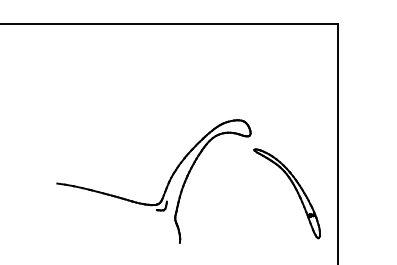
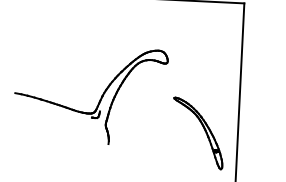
part: (165, 187) -> (99, 100), moved

